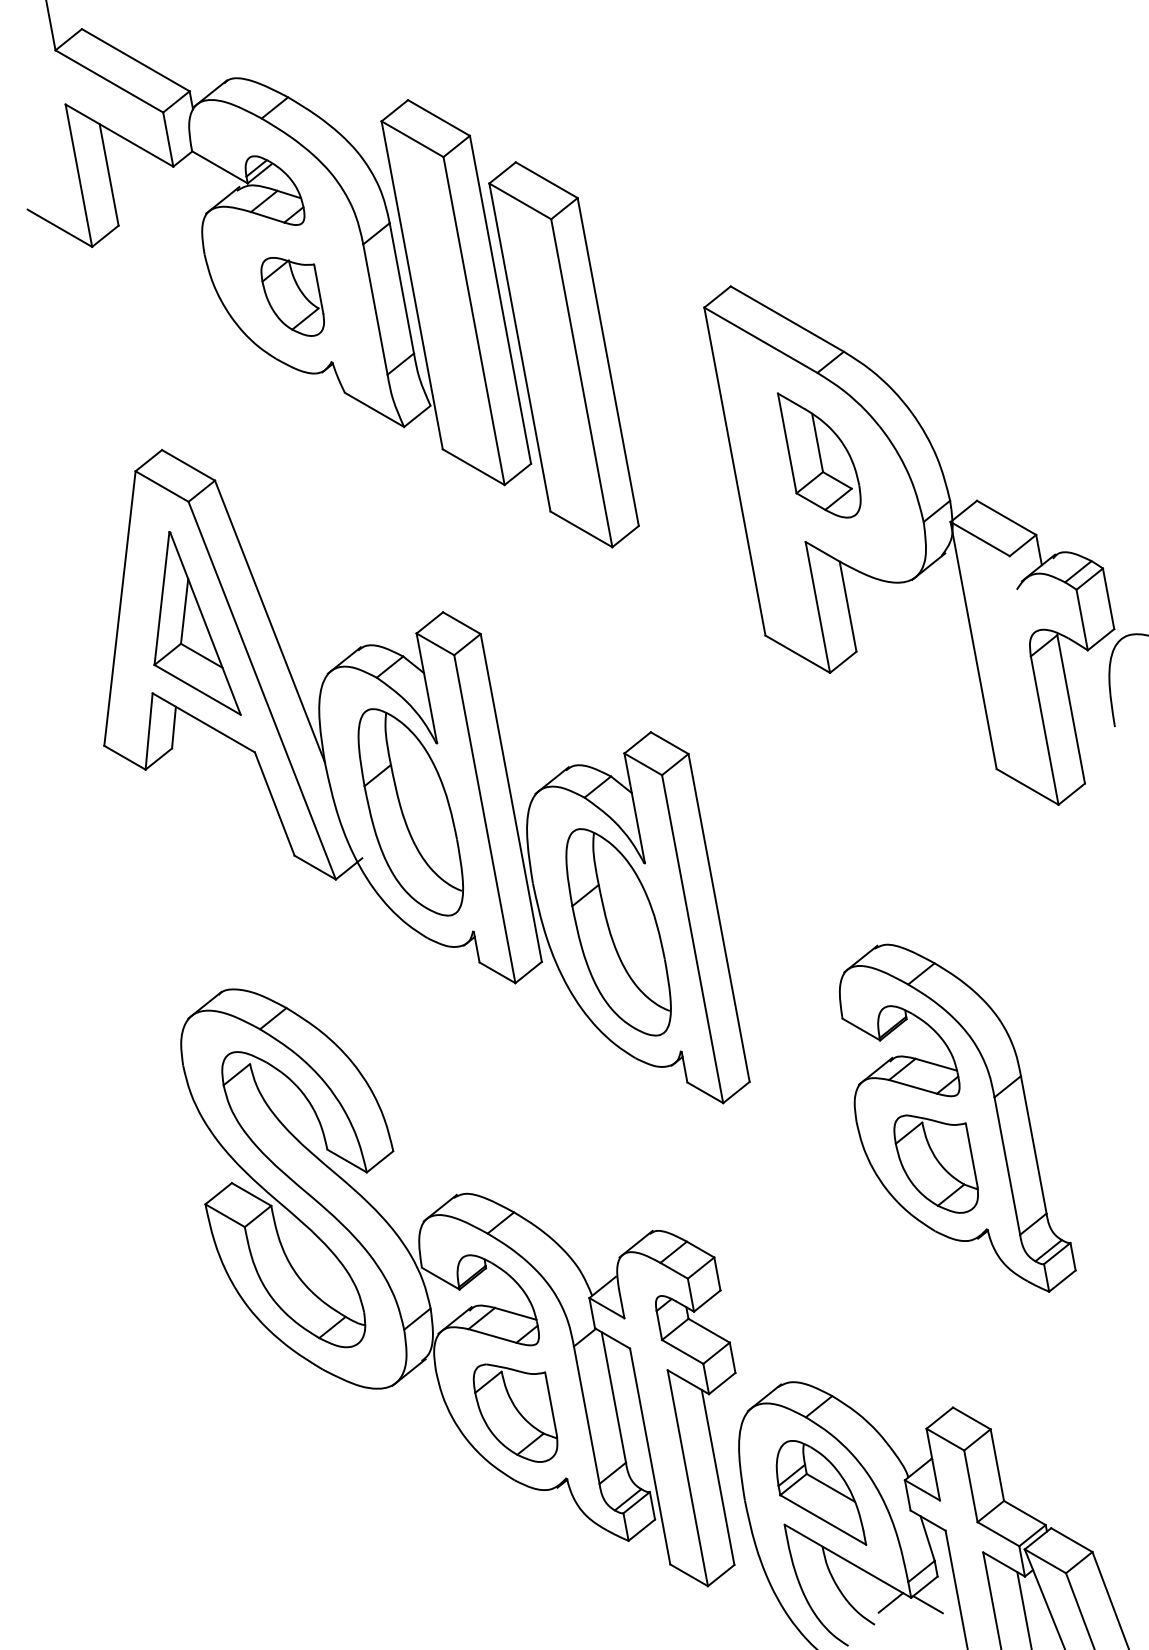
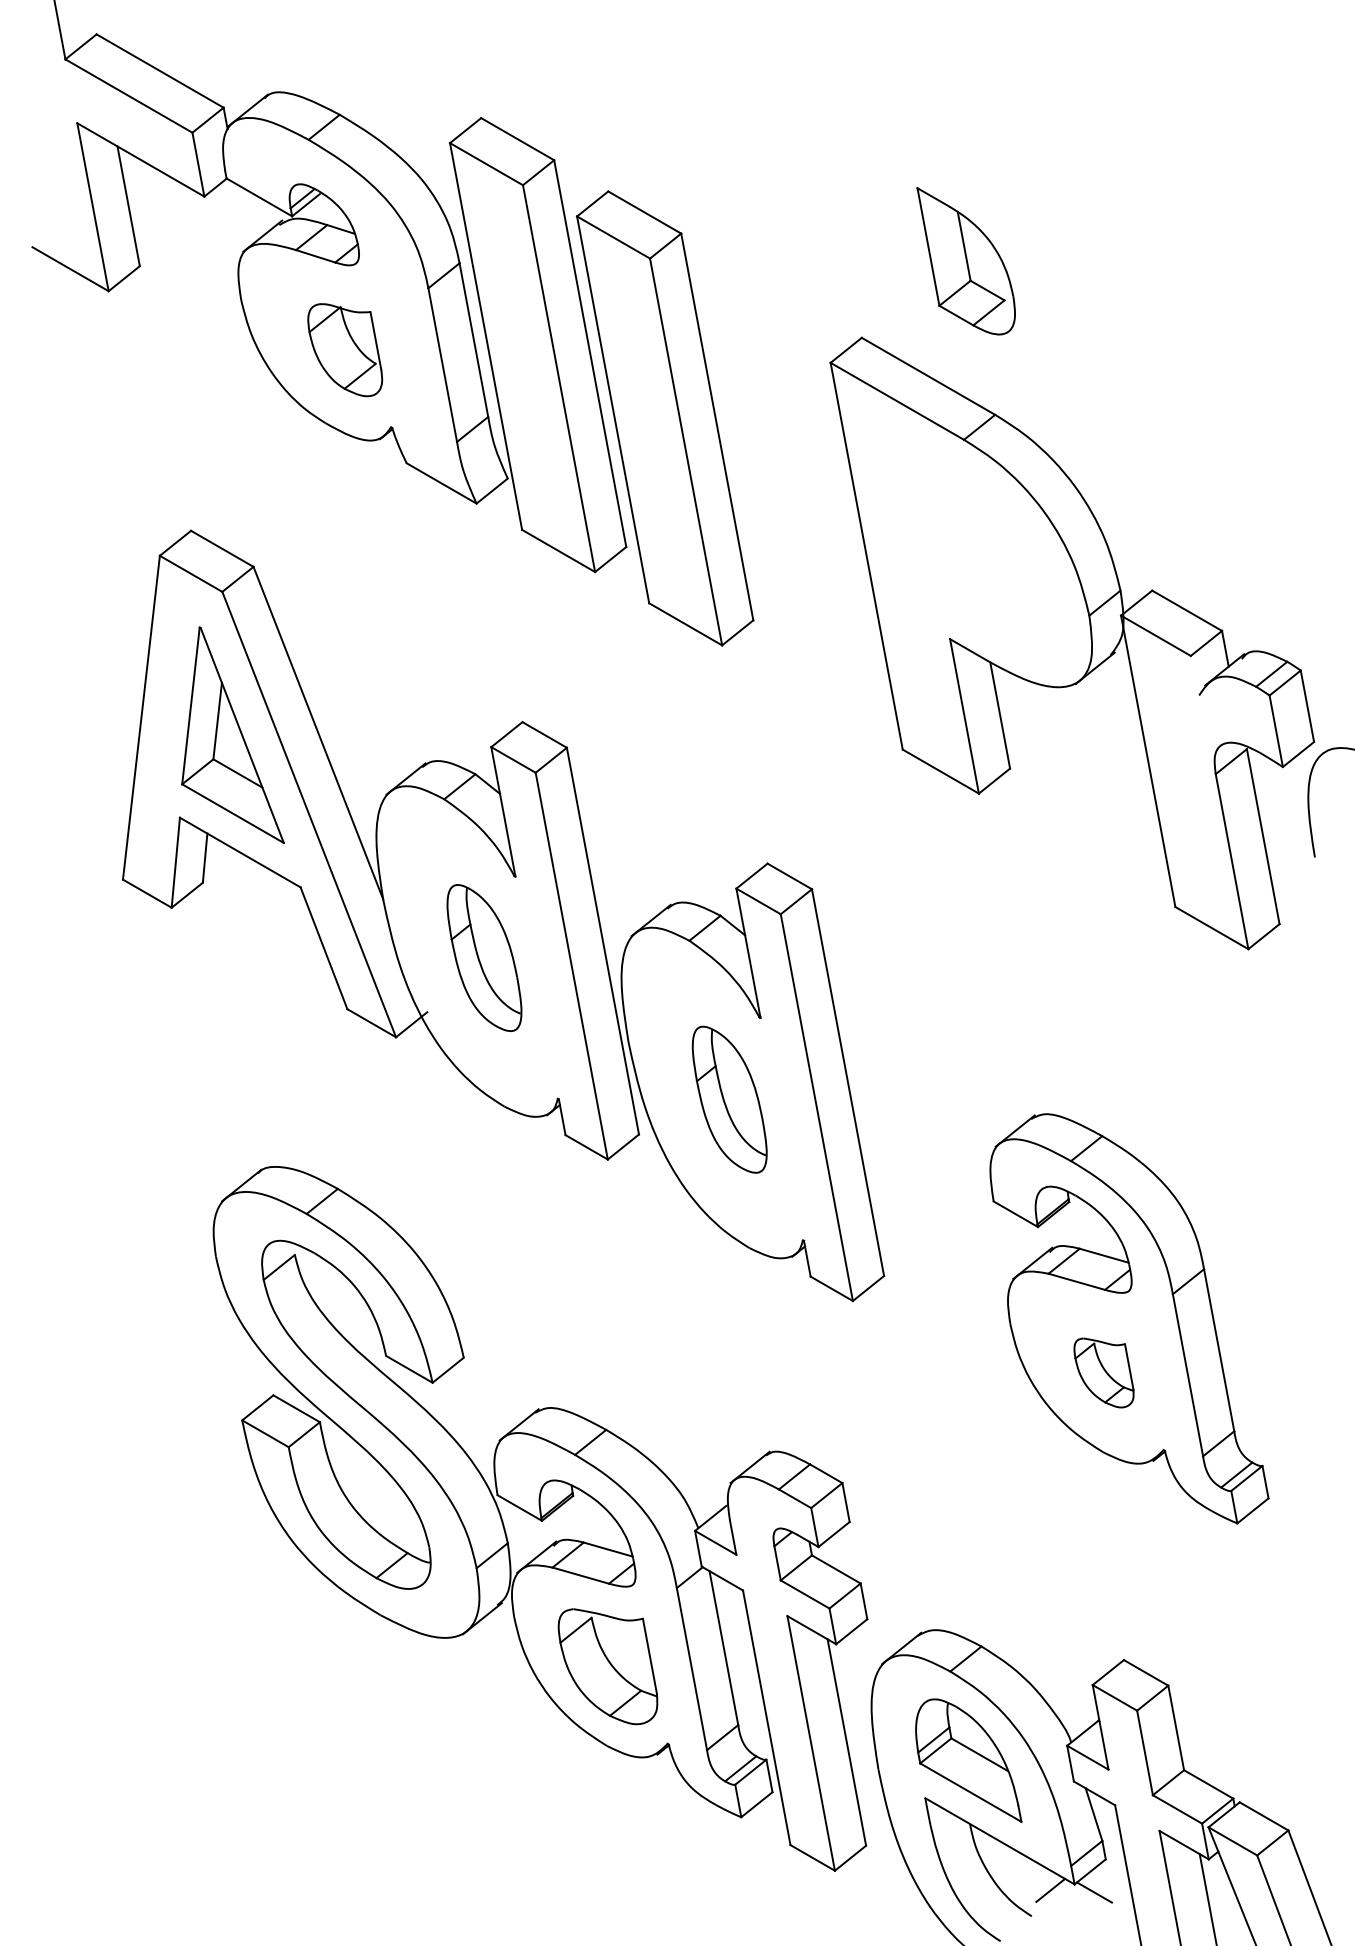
part: (818, 455) -> (965, 261), moved
part: (410, 811) -> (484, 957), size x0.6
part: (618, 932) -> (729, 1099), size x0.6
part: (935, 1163) -> (1103, 1372), size x0.6

